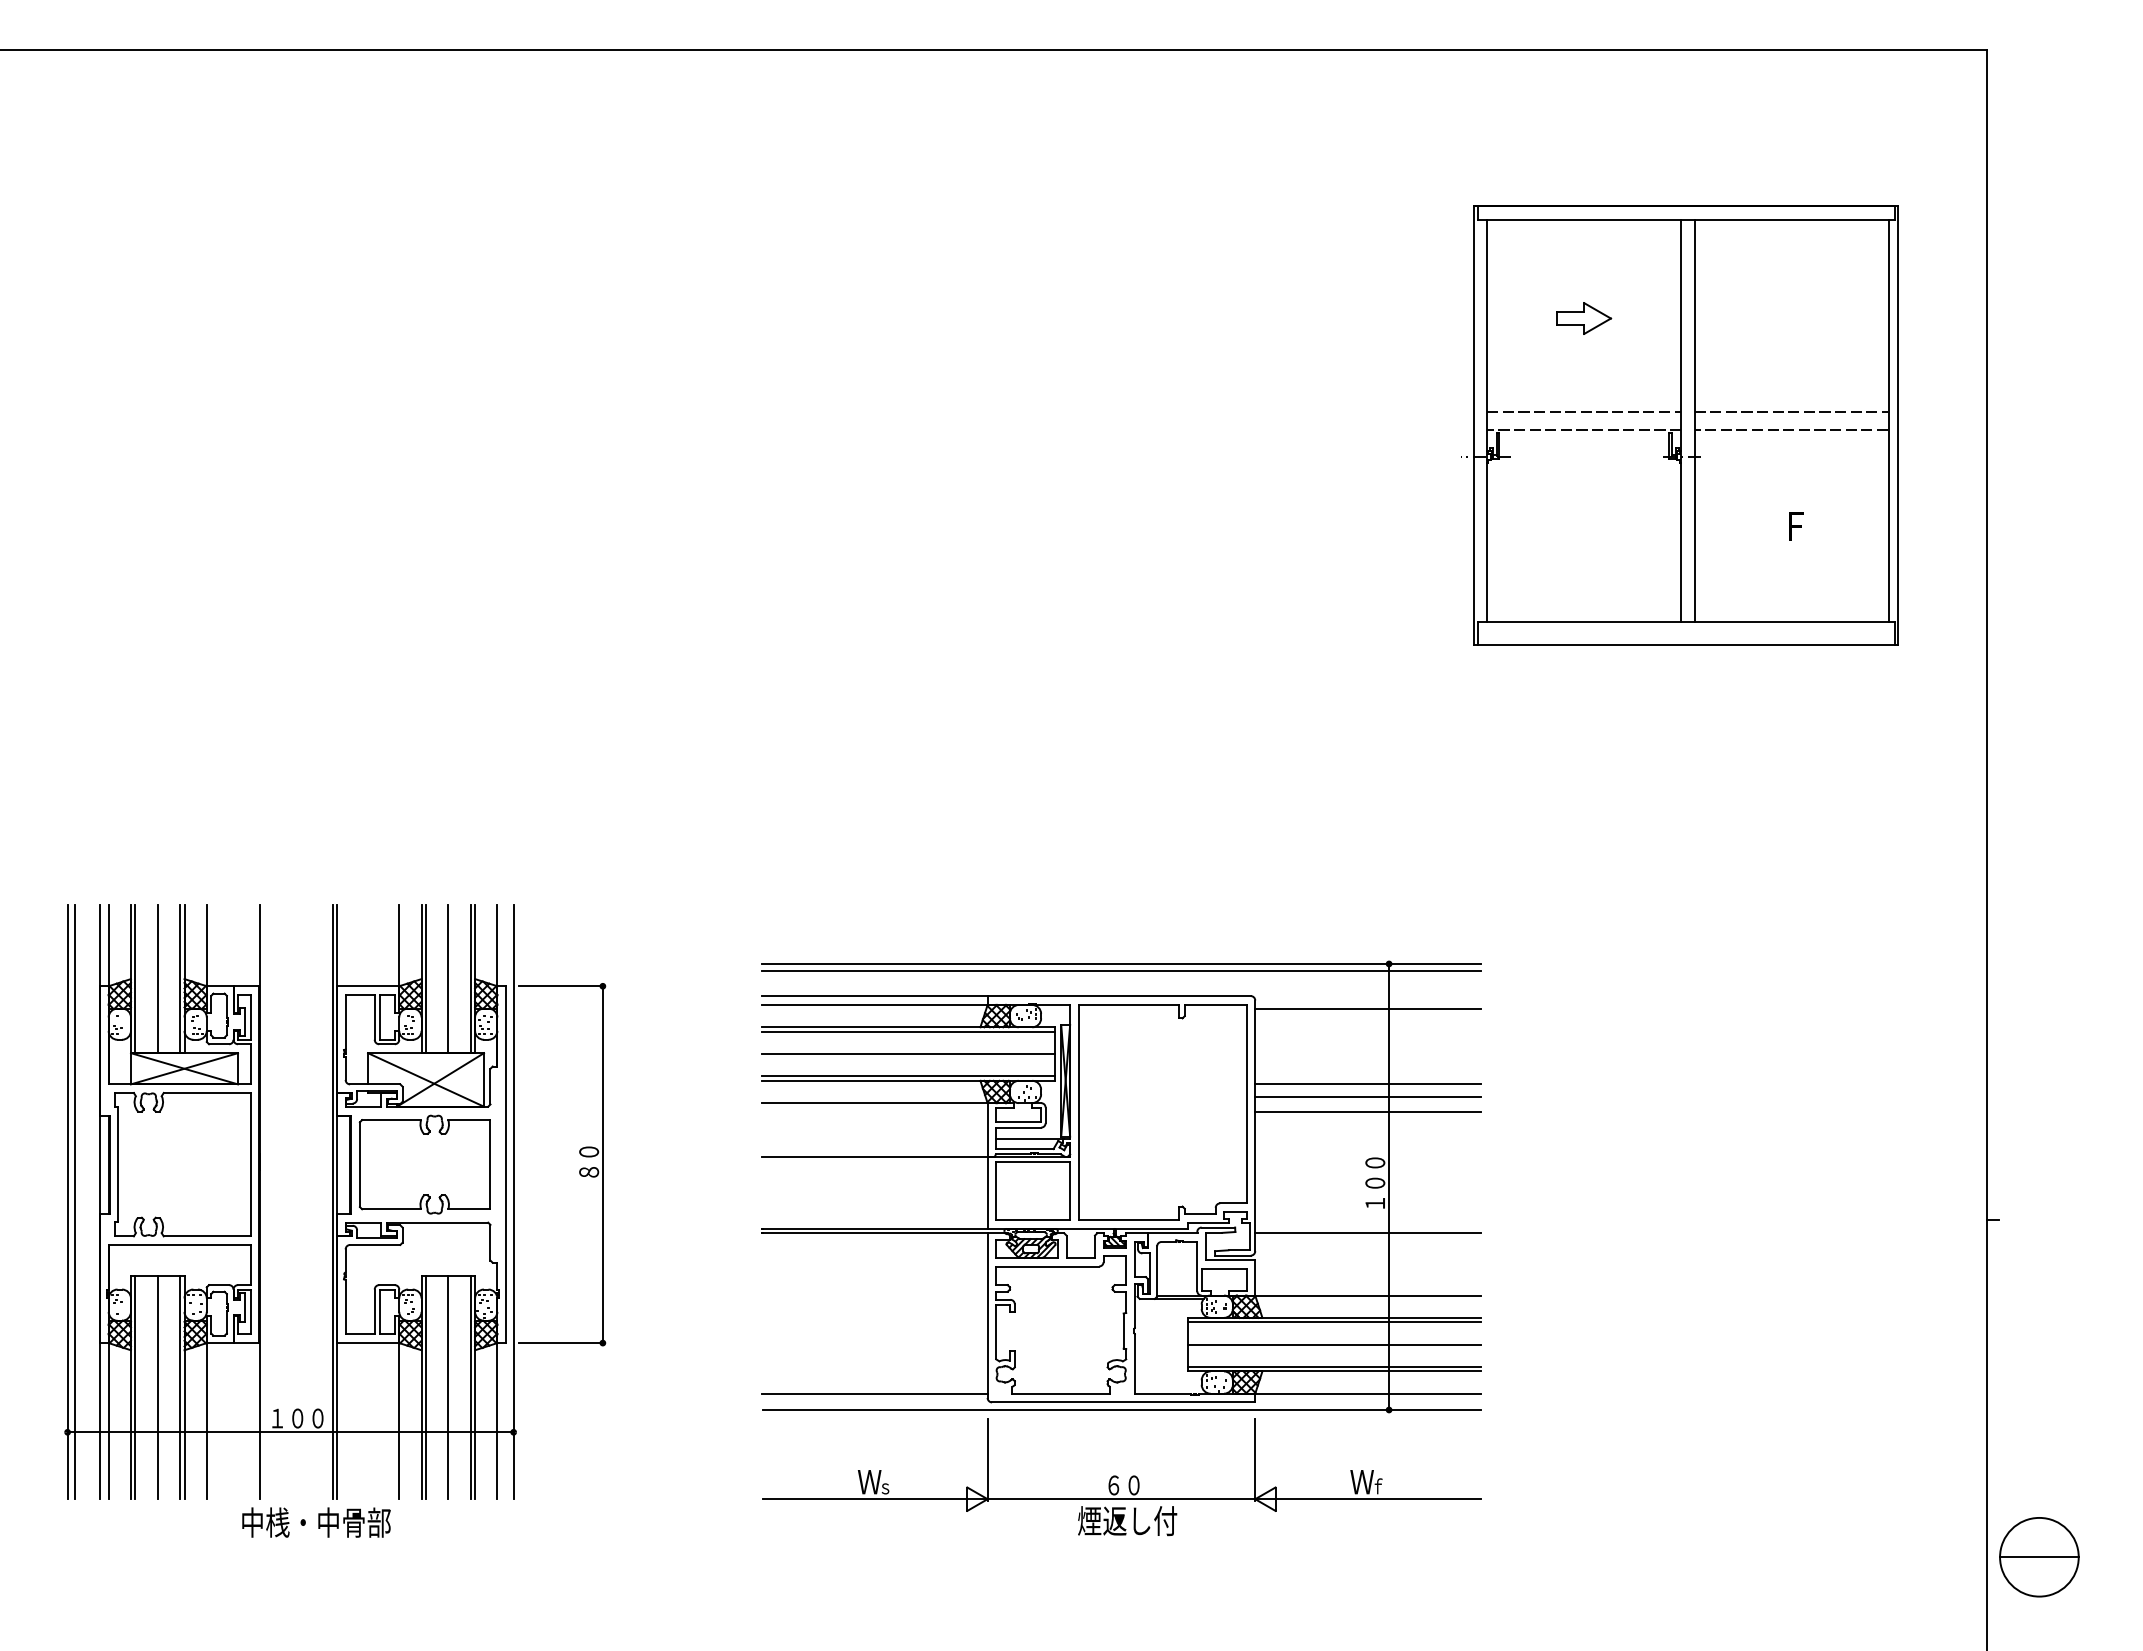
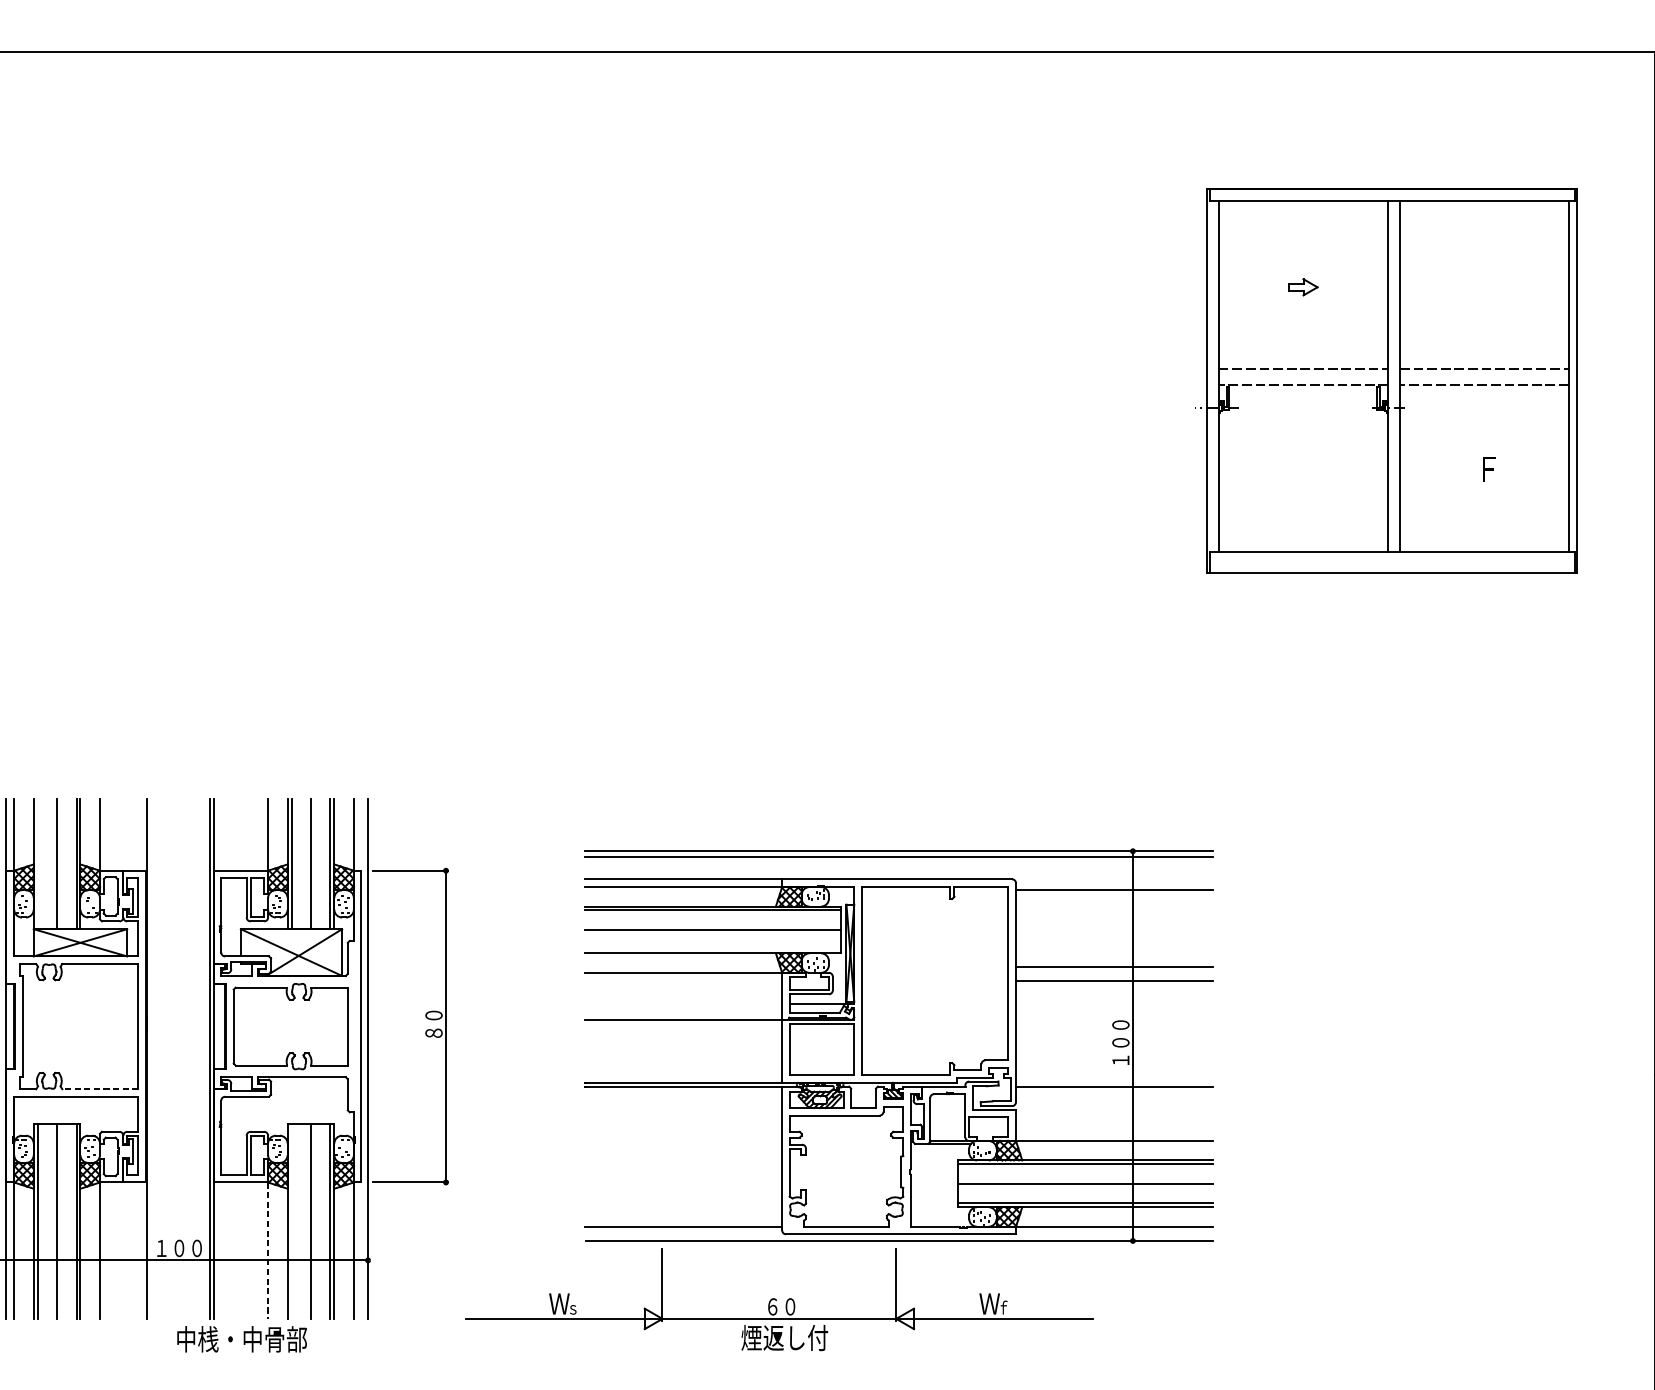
part: (1584, 318) -> (1303, 287), size x0.6
line: (135, 978) -> (37, 863), removed
line: (908, 1076) -> (713, 949), removed
line: (1367, 1084) -> (1114, 956), removed
line: (207, 1236) -> (100, 1089), solid -> dashed
line: (426, 1387) -> (291, 1221), removed
line: (399, 1421) -> (268, 1250), solid -> dashed
part: (1121, 1477) -> (779, 1299), moved
text: (316, 1522) -> (242, 1339), moved

